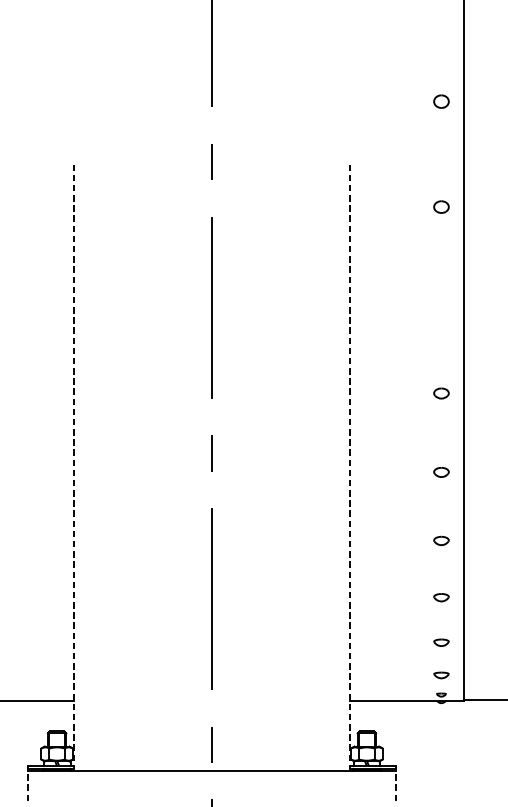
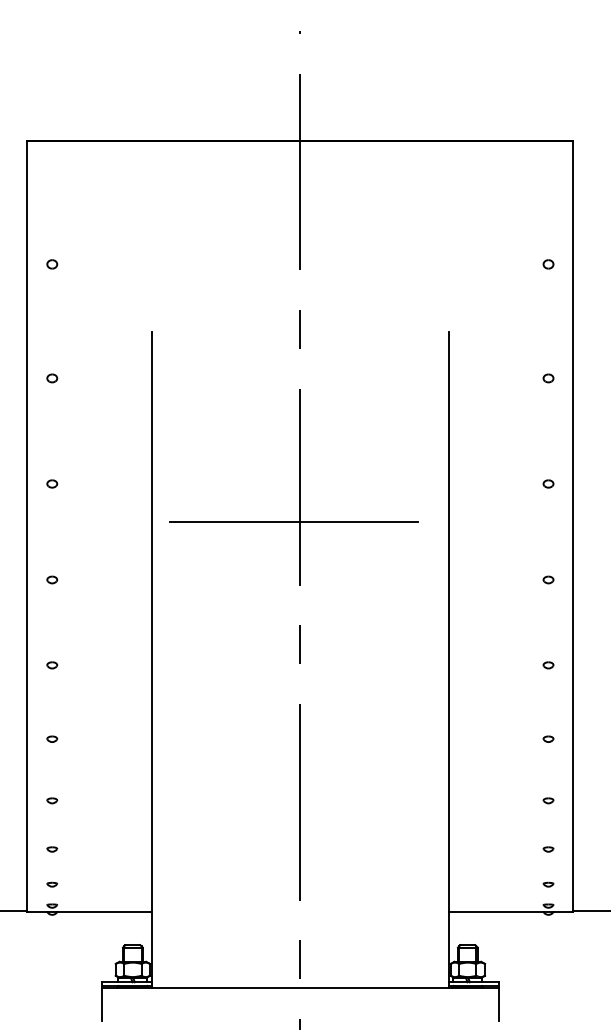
part: (441, 101) -> (548, 264), size x0.62
part: (441, 207) -> (548, 378), size x0.62
part: (441, 304) -> (548, 483), added
line: (206, 340) -> (294, 522), added
part: (441, 393) -> (548, 579), size x0.62
line: (74, 467) -> (151, 659), dashed -> solid
line: (349, 467) -> (449, 659), dashed -> solid
part: (441, 472) -> (548, 665), size x0.62
part: (441, 540) -> (548, 738), size x0.62
part: (441, 597) -> (548, 800), size x0.62
part: (441, 642) -> (548, 849), size x0.62
part: (441, 675) -> (548, 884), size x0.62
line: (28, 786) -> (101, 1004), dashed -> solid
line: (395, 786) -> (498, 1004), dashed -> solid

